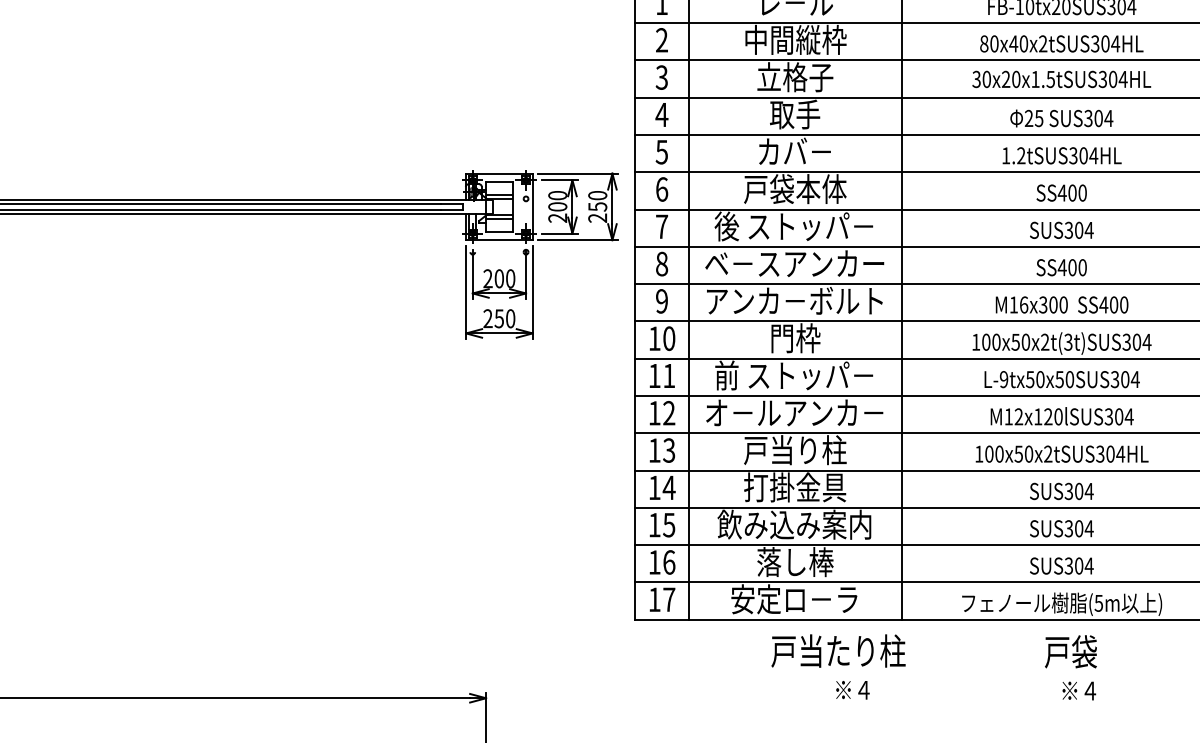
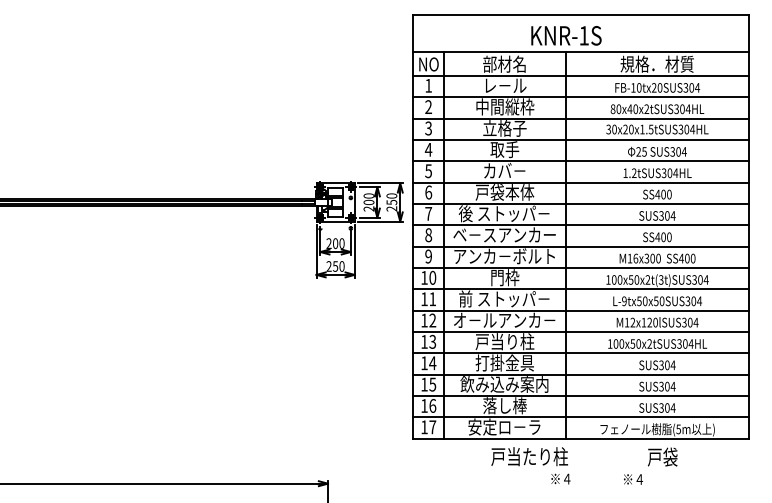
text: (852, 689) -> (560, 478), moved
text: (1079, 690) -> (633, 479), moved

